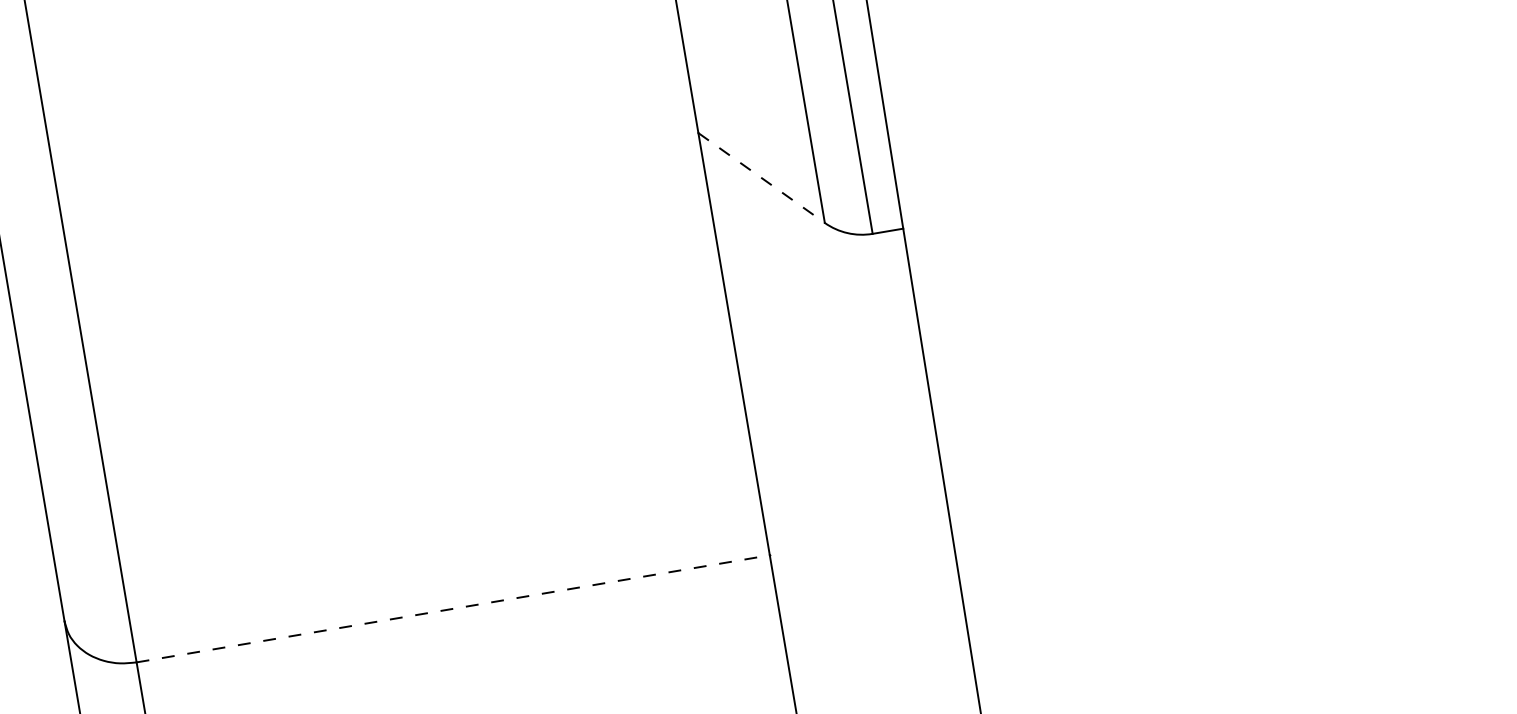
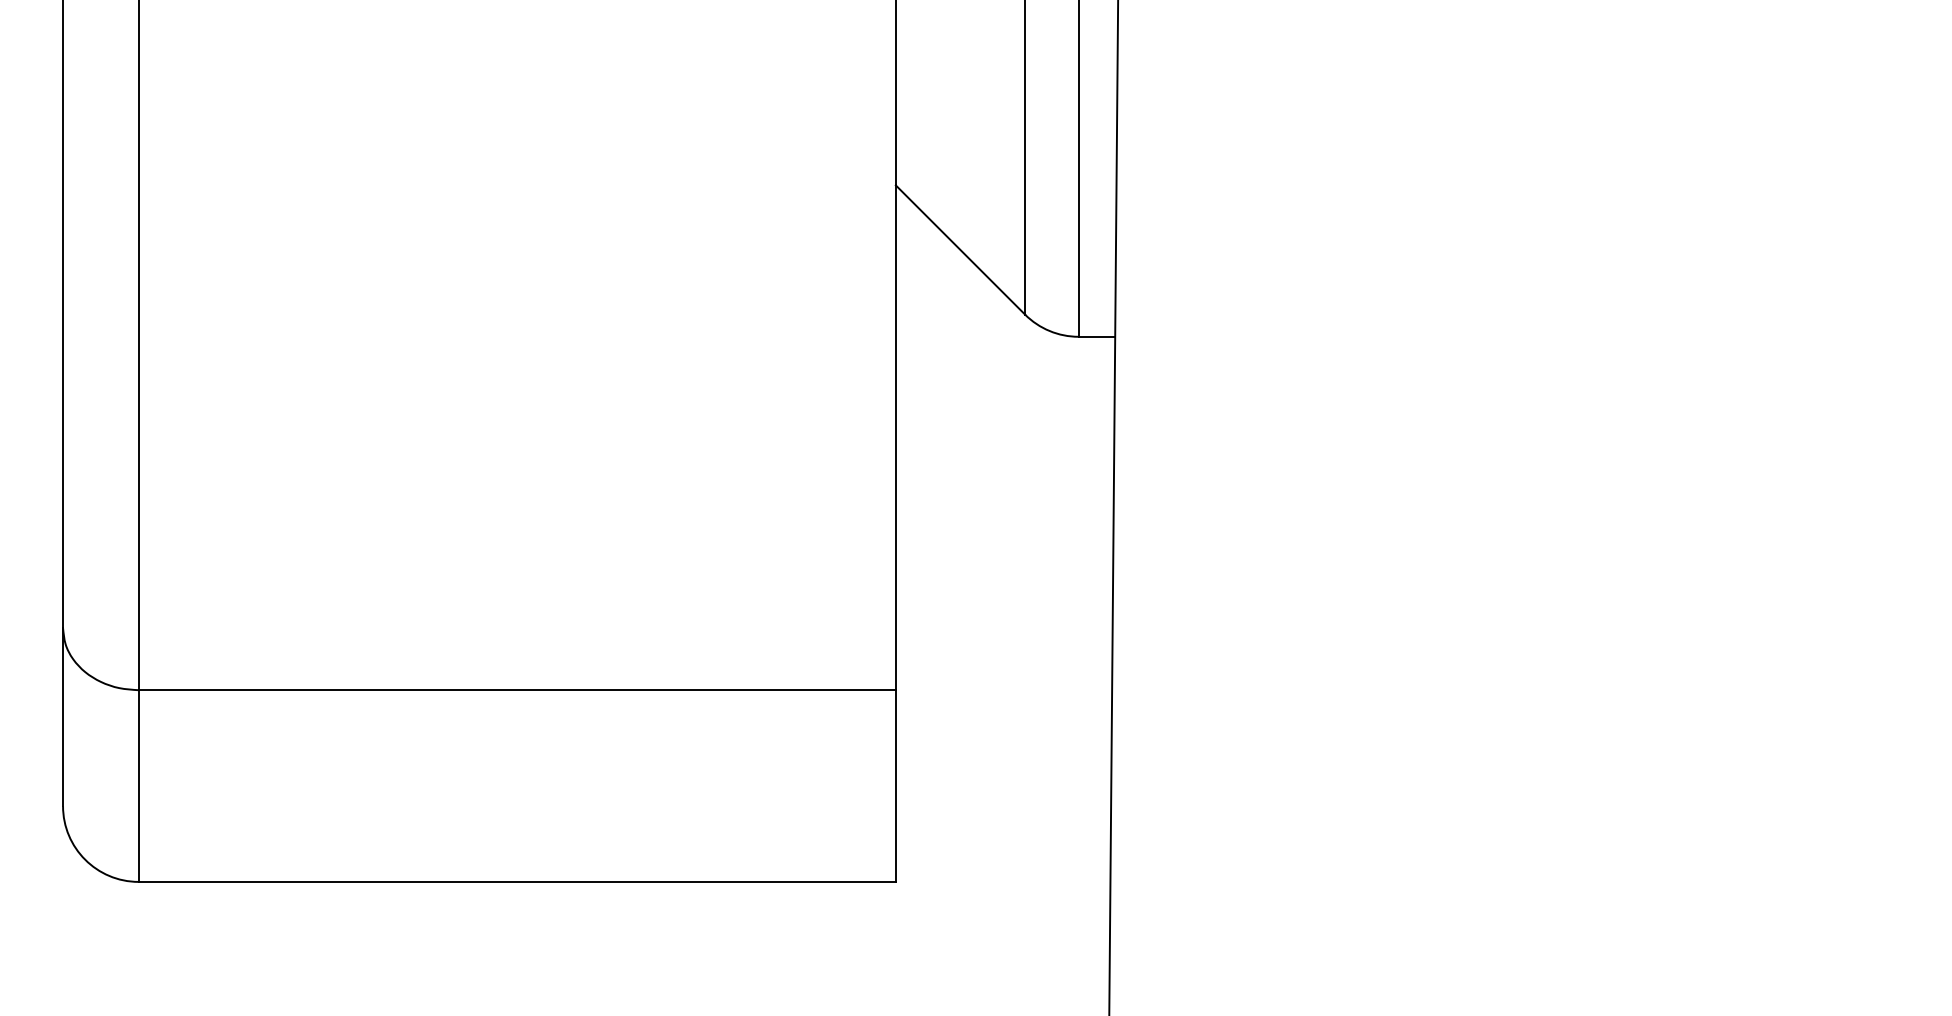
line: (761, 178) -> (960, 250), dashed -> solid
line: (453, 609) -> (517, 690), dashed -> solid

